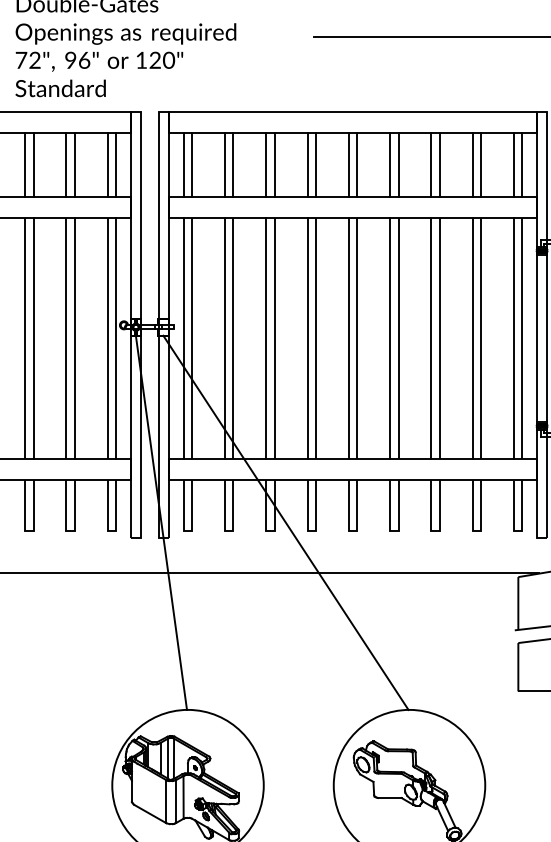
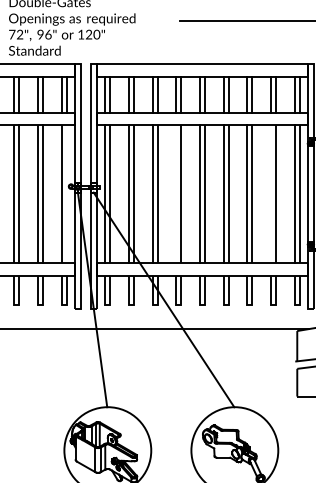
line: (115, 339) -> (66, 194), removed
line: (307, 339) -> (176, 194), removed
line: (473, 339) -> (271, 194), removed

